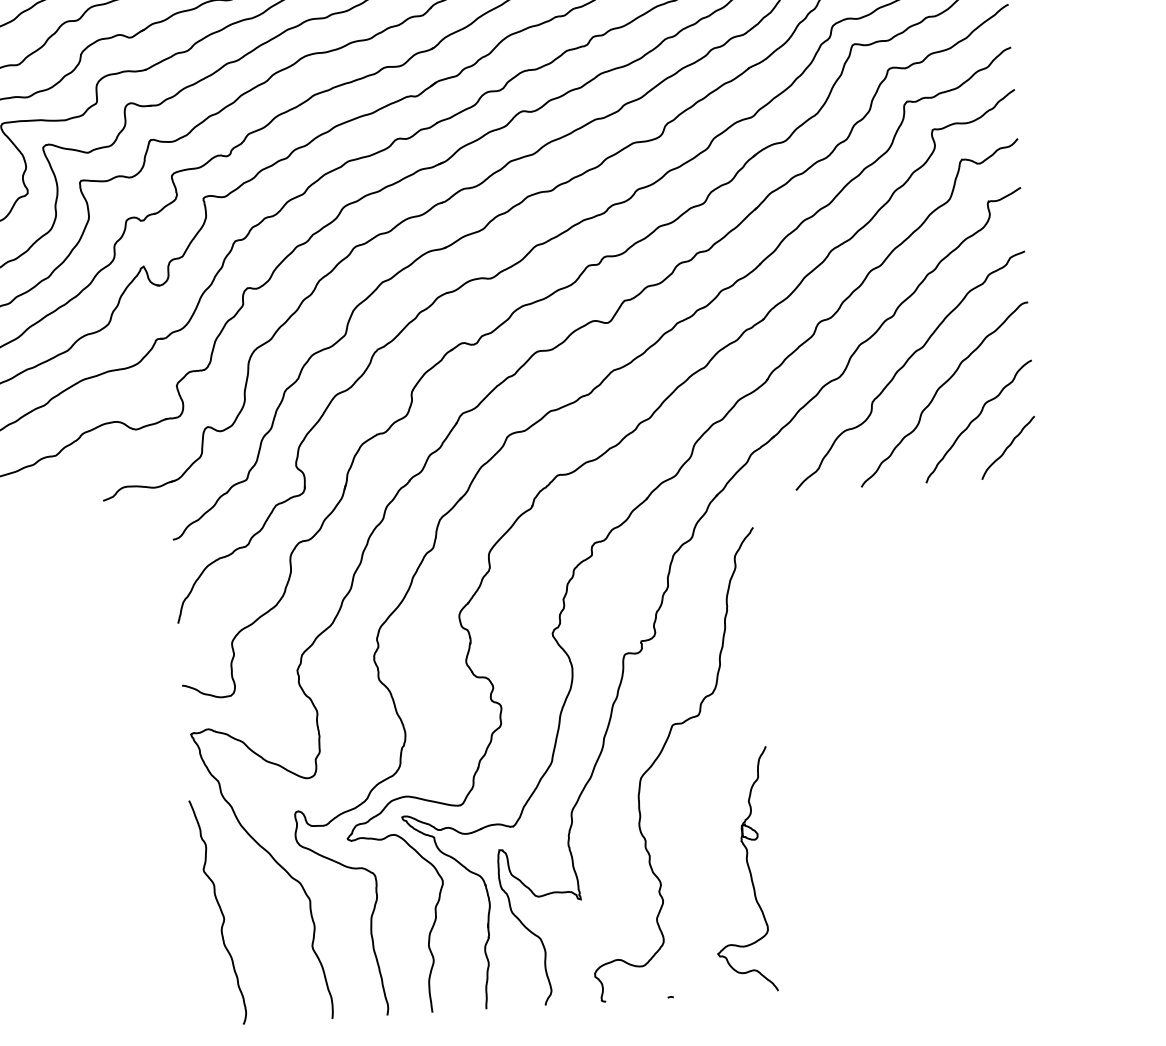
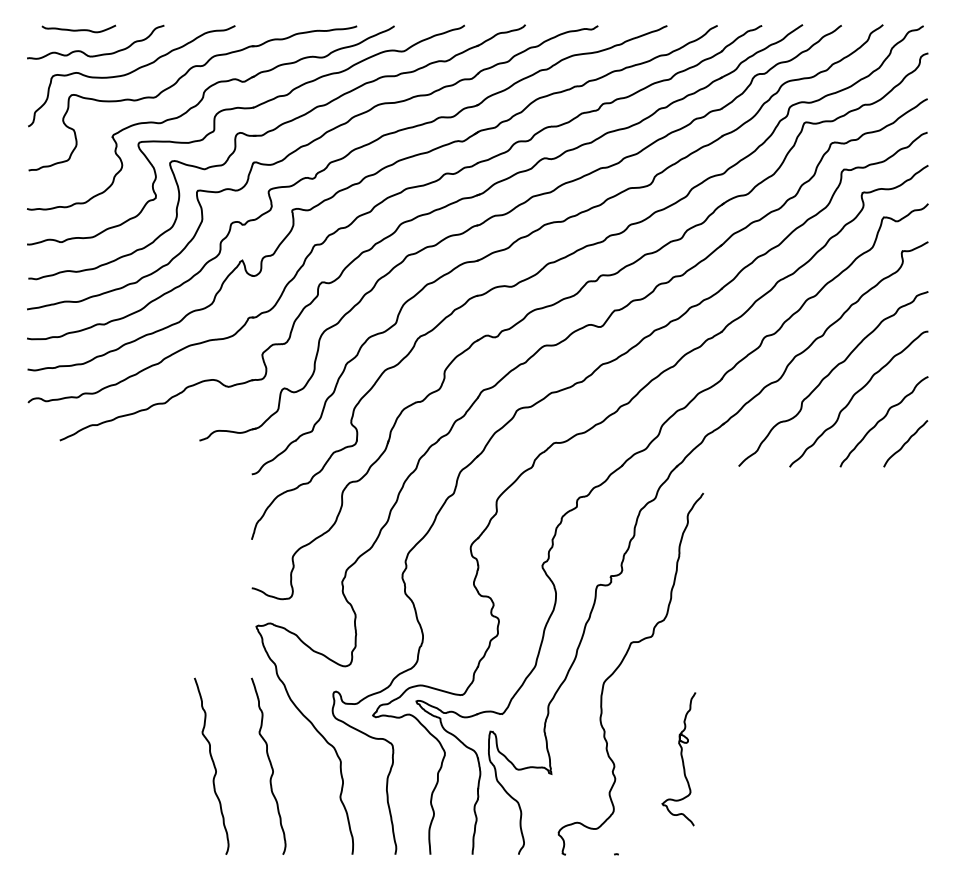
part: (742, 869) -> (678, 758), size x0.7
curve: (147, 915) -> (213, 765), added

